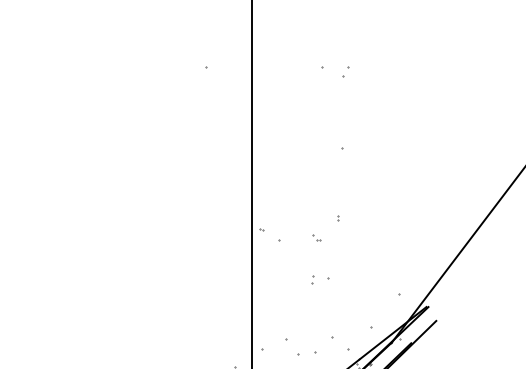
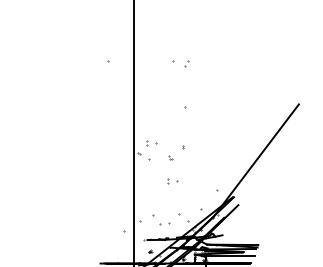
part: (283, 212) -> (151, 143), added

